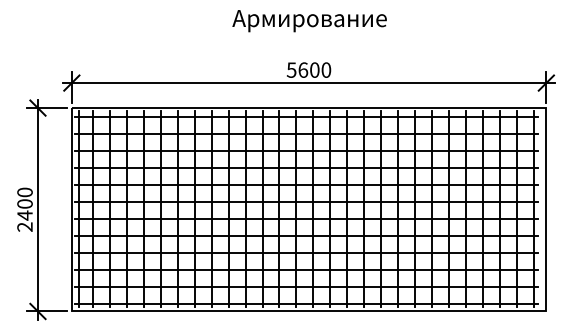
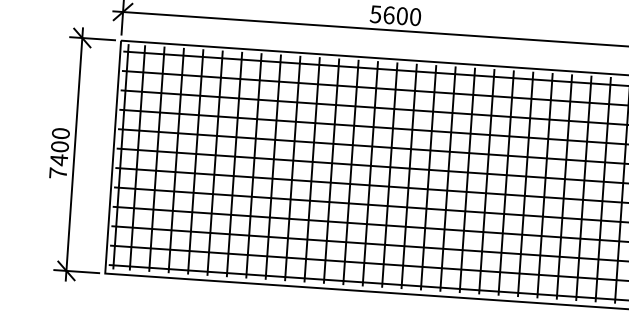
text: (24, 226) -> (57, 172), 2400 -> 7400

